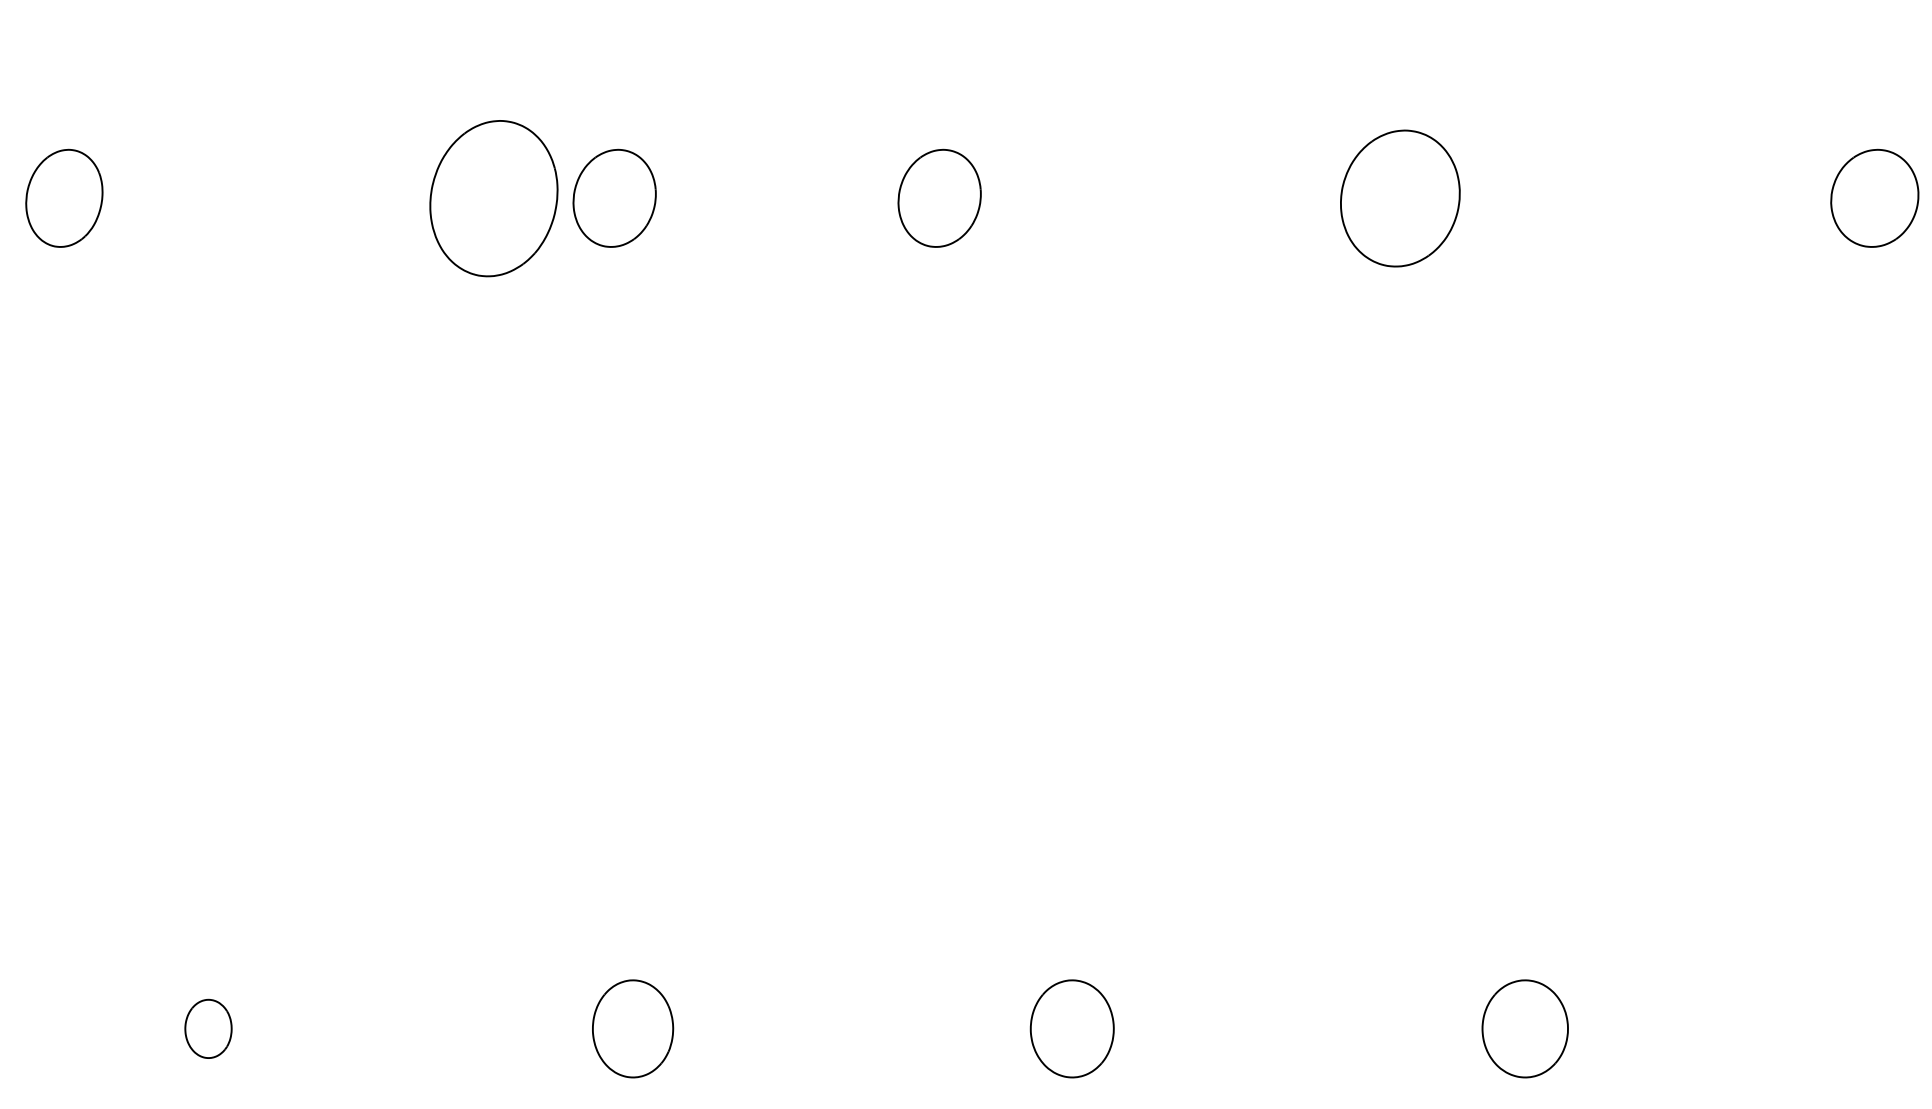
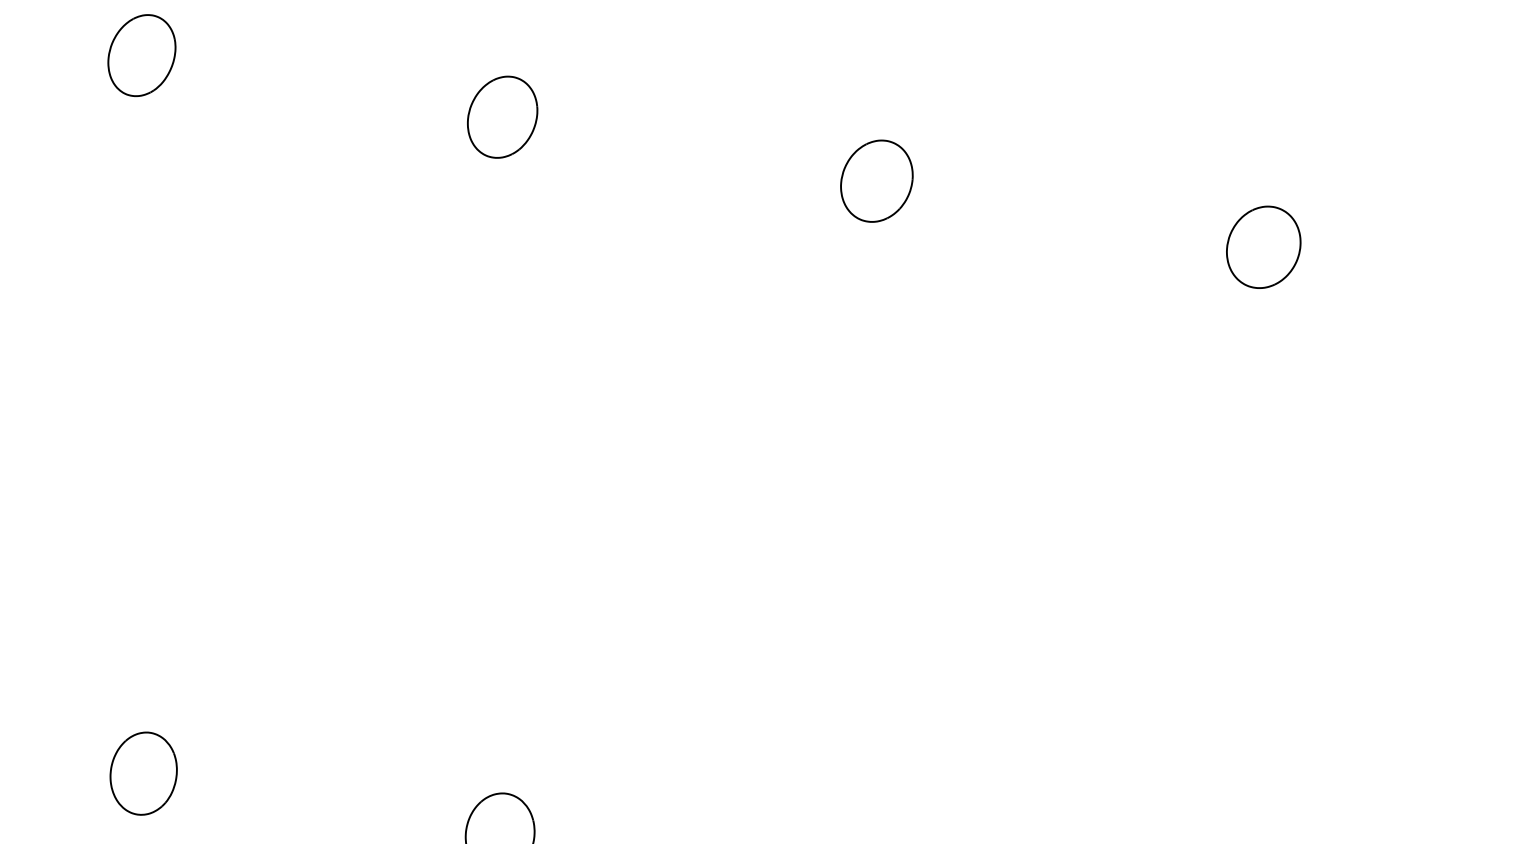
part: (493, 197) -> (502, 116), size x0.62
part: (614, 197) -> (603, 133), removed
part: (1400, 197) -> (1263, 246), size x0.71
part: (208, 1028) -> (143, 773), size x1.67

